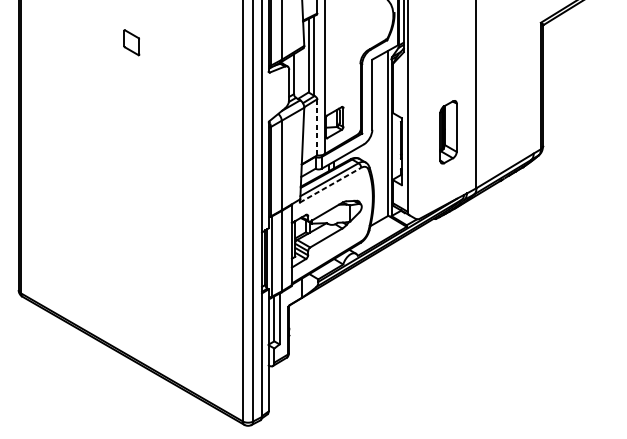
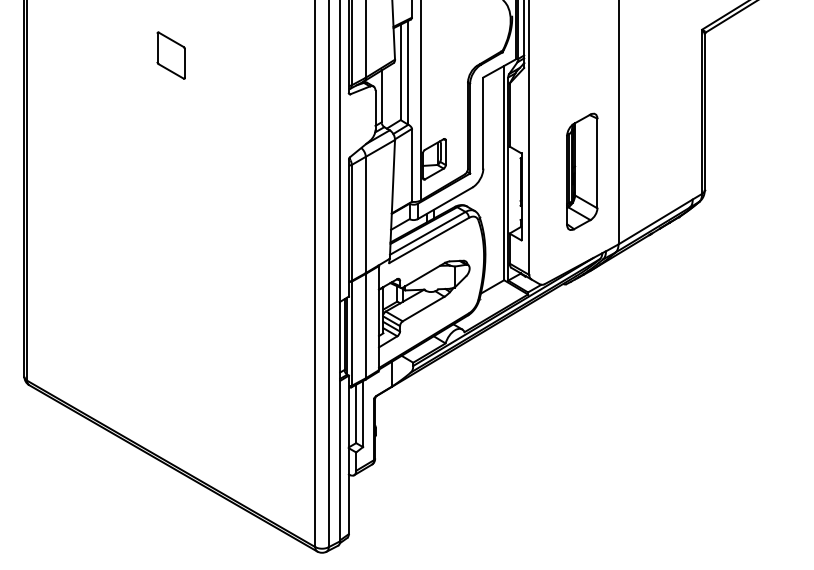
part: (131, 42) -> (170, 55), size x1.43
line: (316, 126) -> (411, 164), dashed -> solid
part: (448, 132) -> (582, 171), size x1.43
line: (330, 185) -> (429, 240), dashed -> solid

